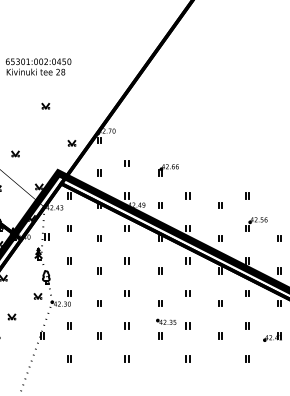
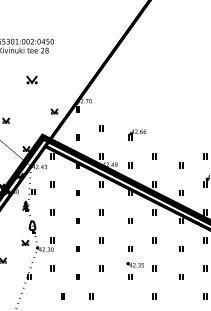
part: (45, 105) -> (31, 79), size x1.6
part: (69, 358) -> (62, 296), moved
part: (126, 358) -> (91, 296), moved

